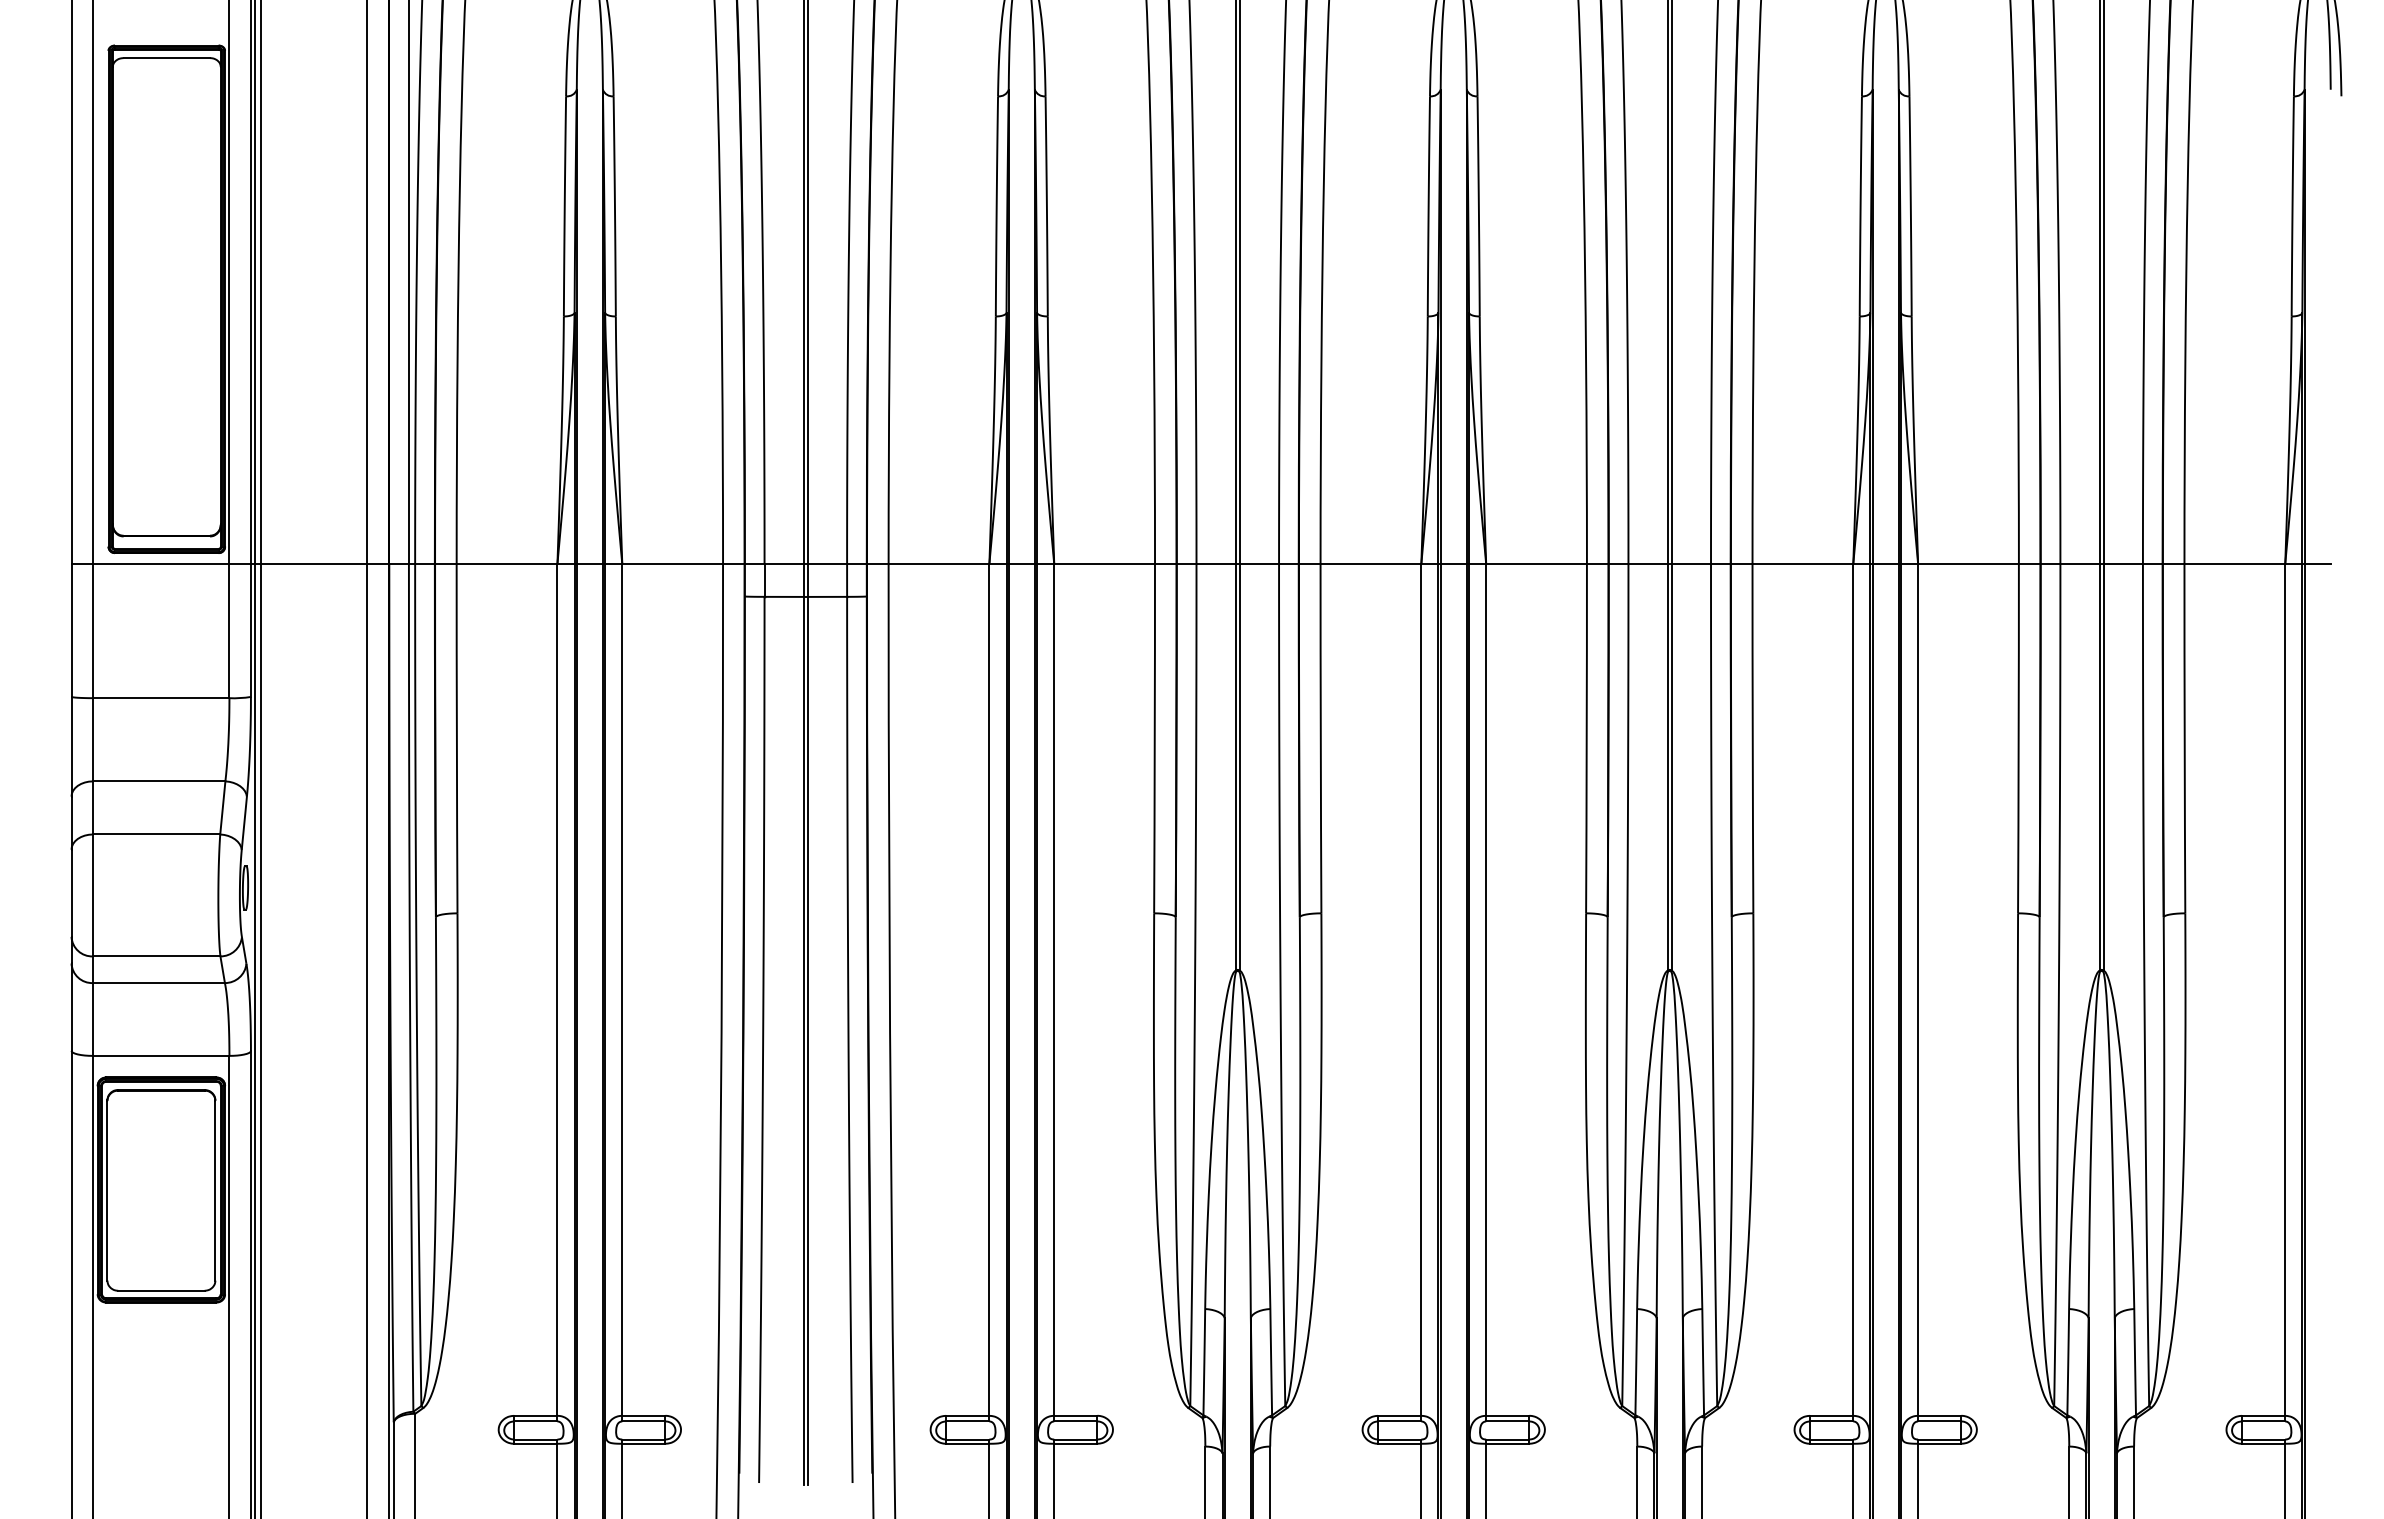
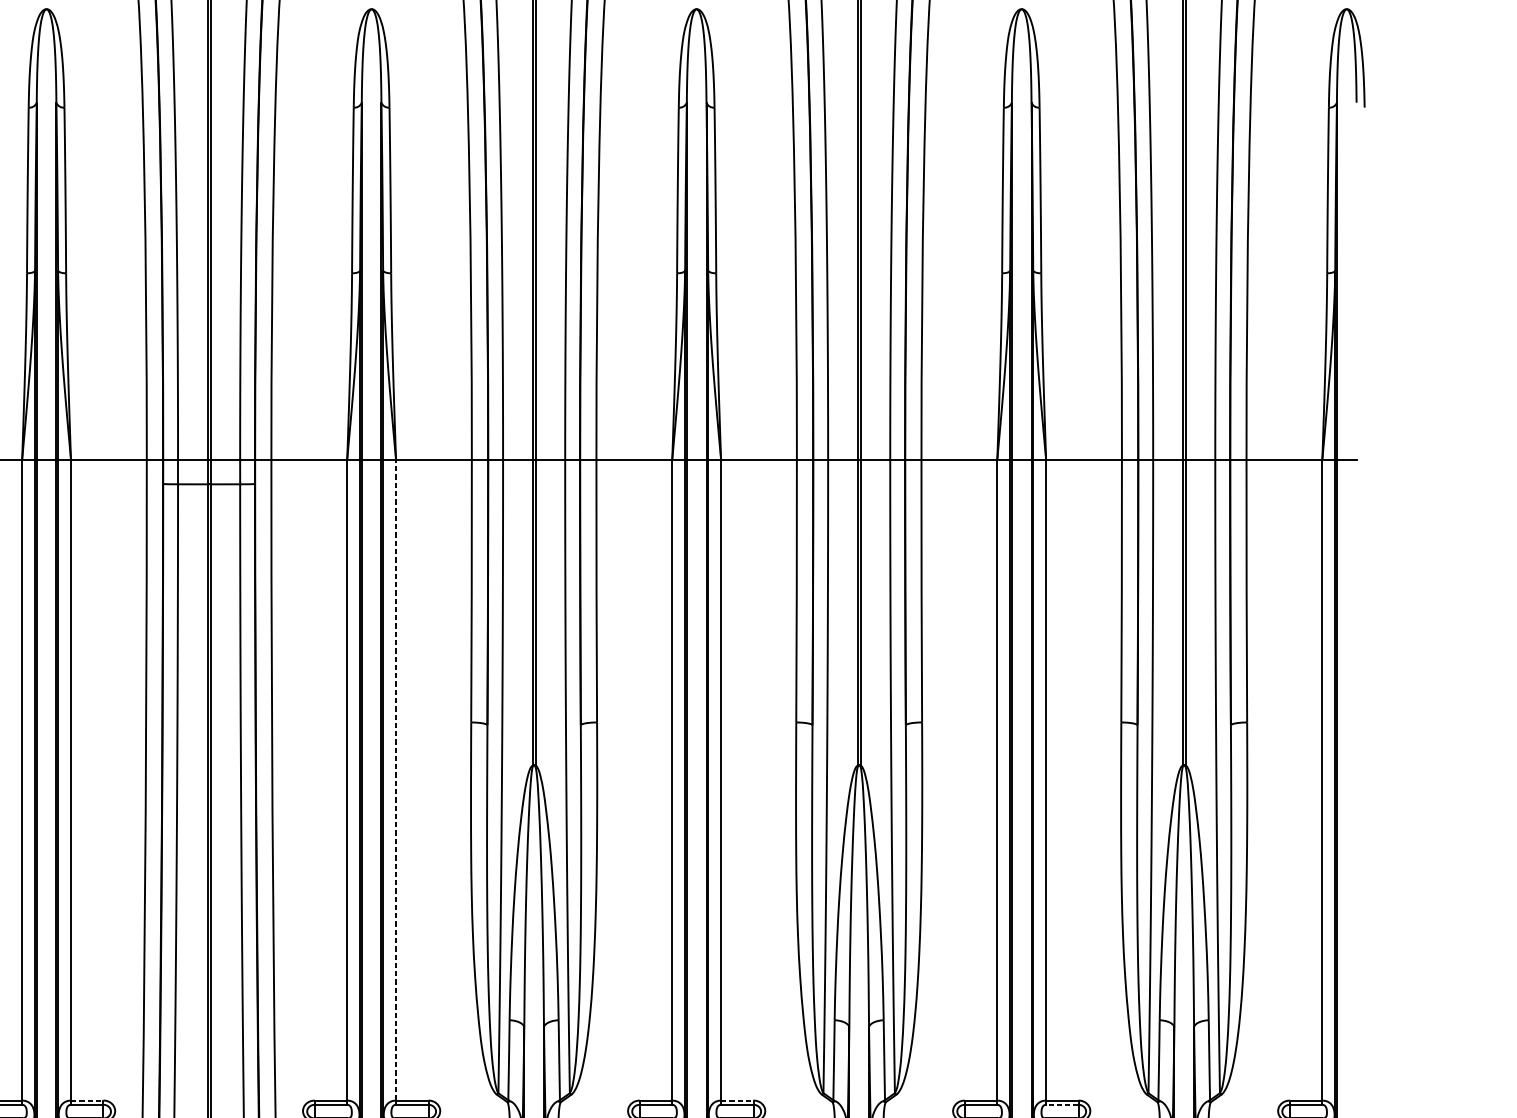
line: (1054, 989) -> (396, 779), solid -> dashed
line: (643, 1415) -> (86, 1100), solid -> dashed
line: (1507, 1415) -> (737, 1100), solid -> dashed
line: (1939, 1421) -> (1062, 1104), solid -> dashed

